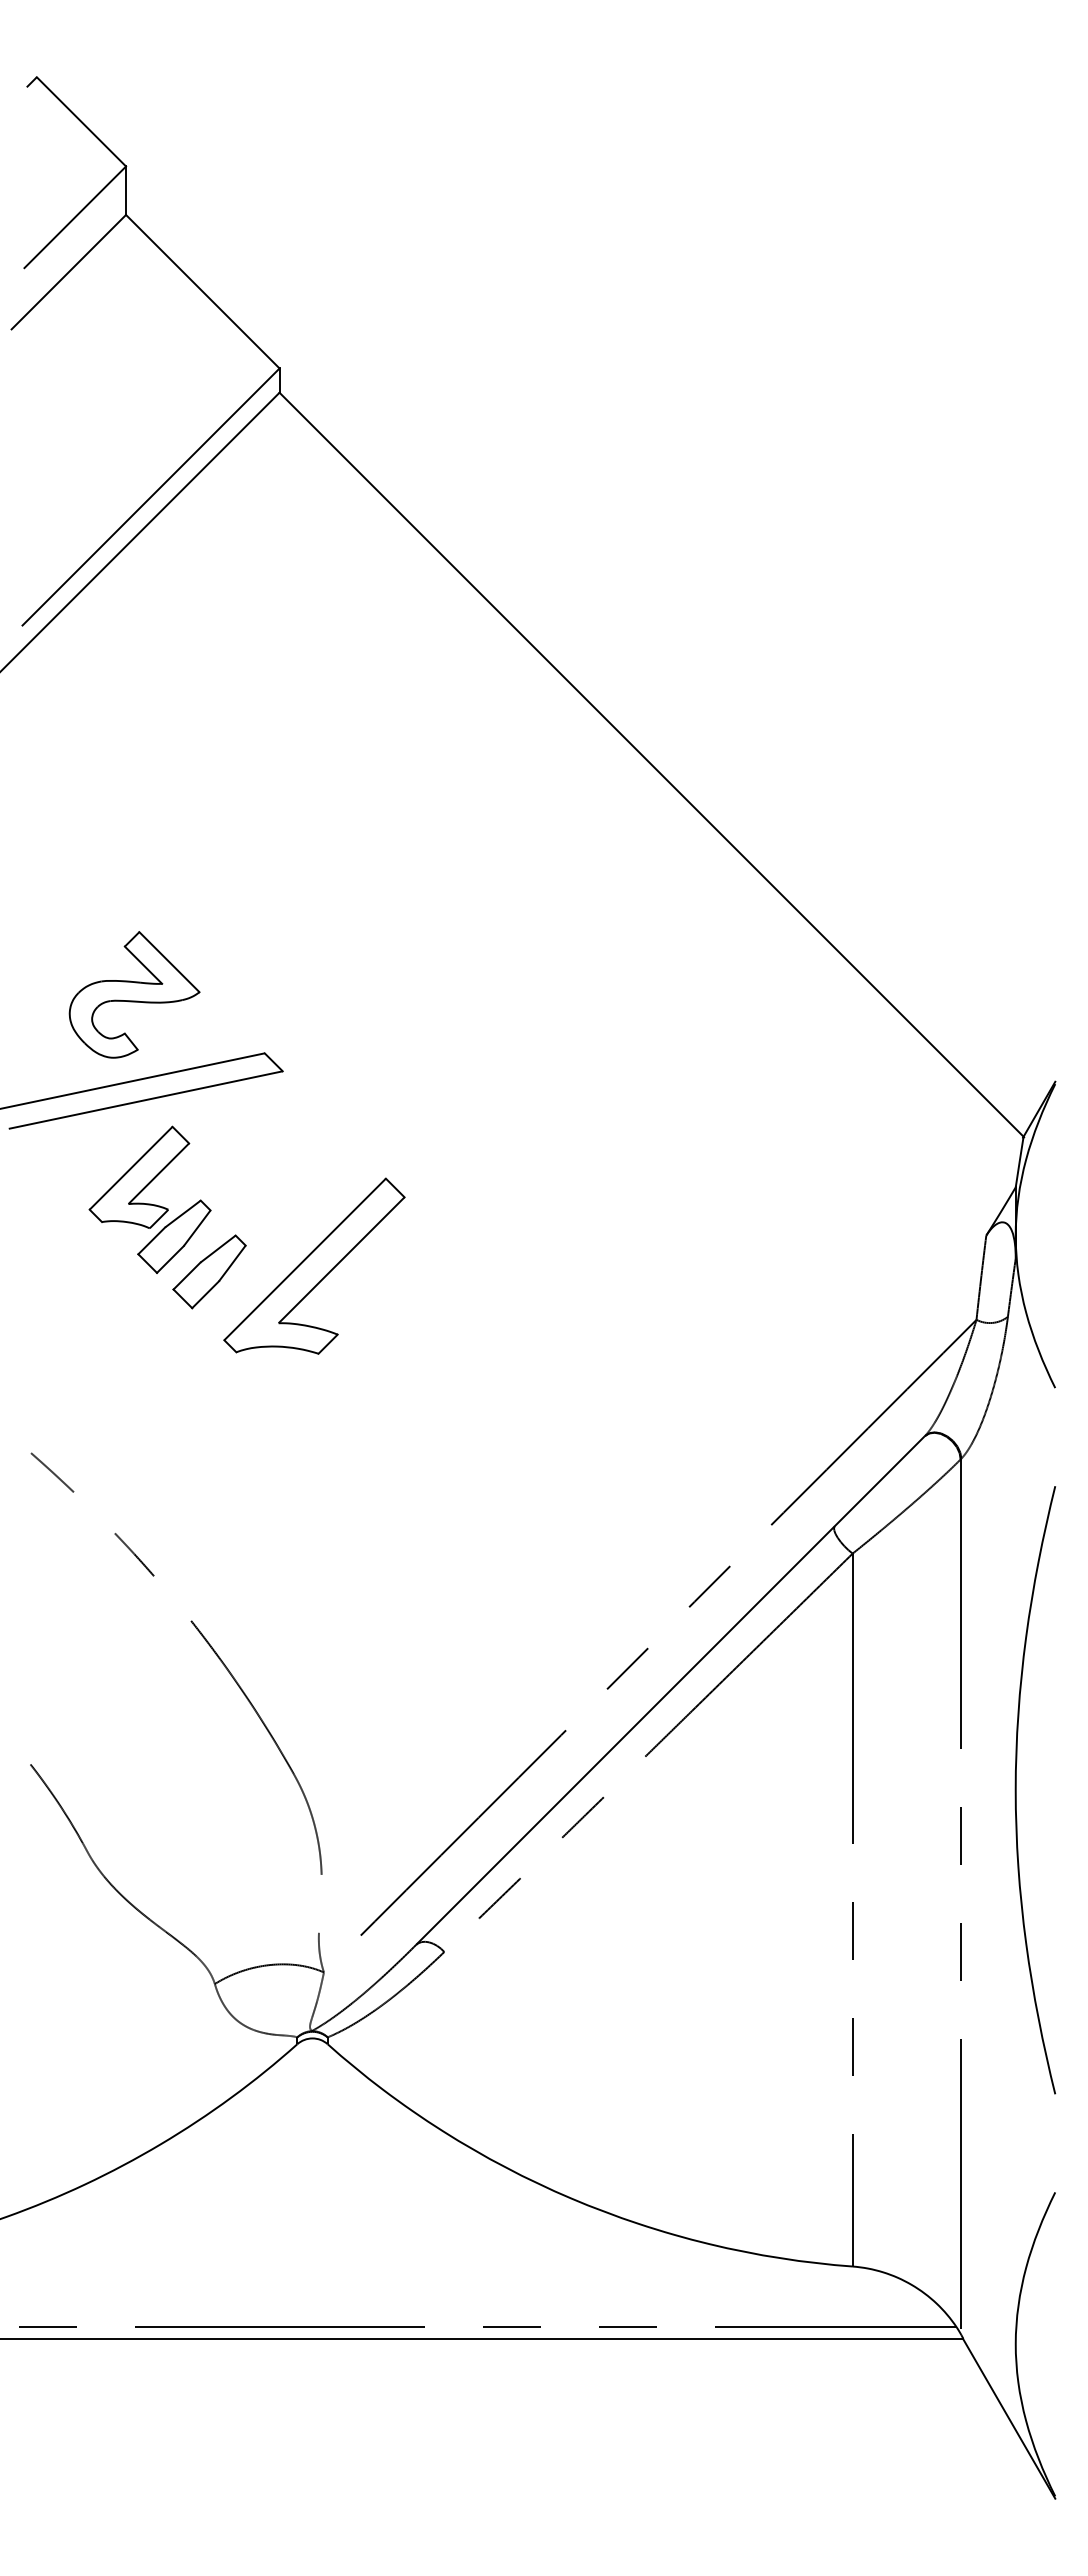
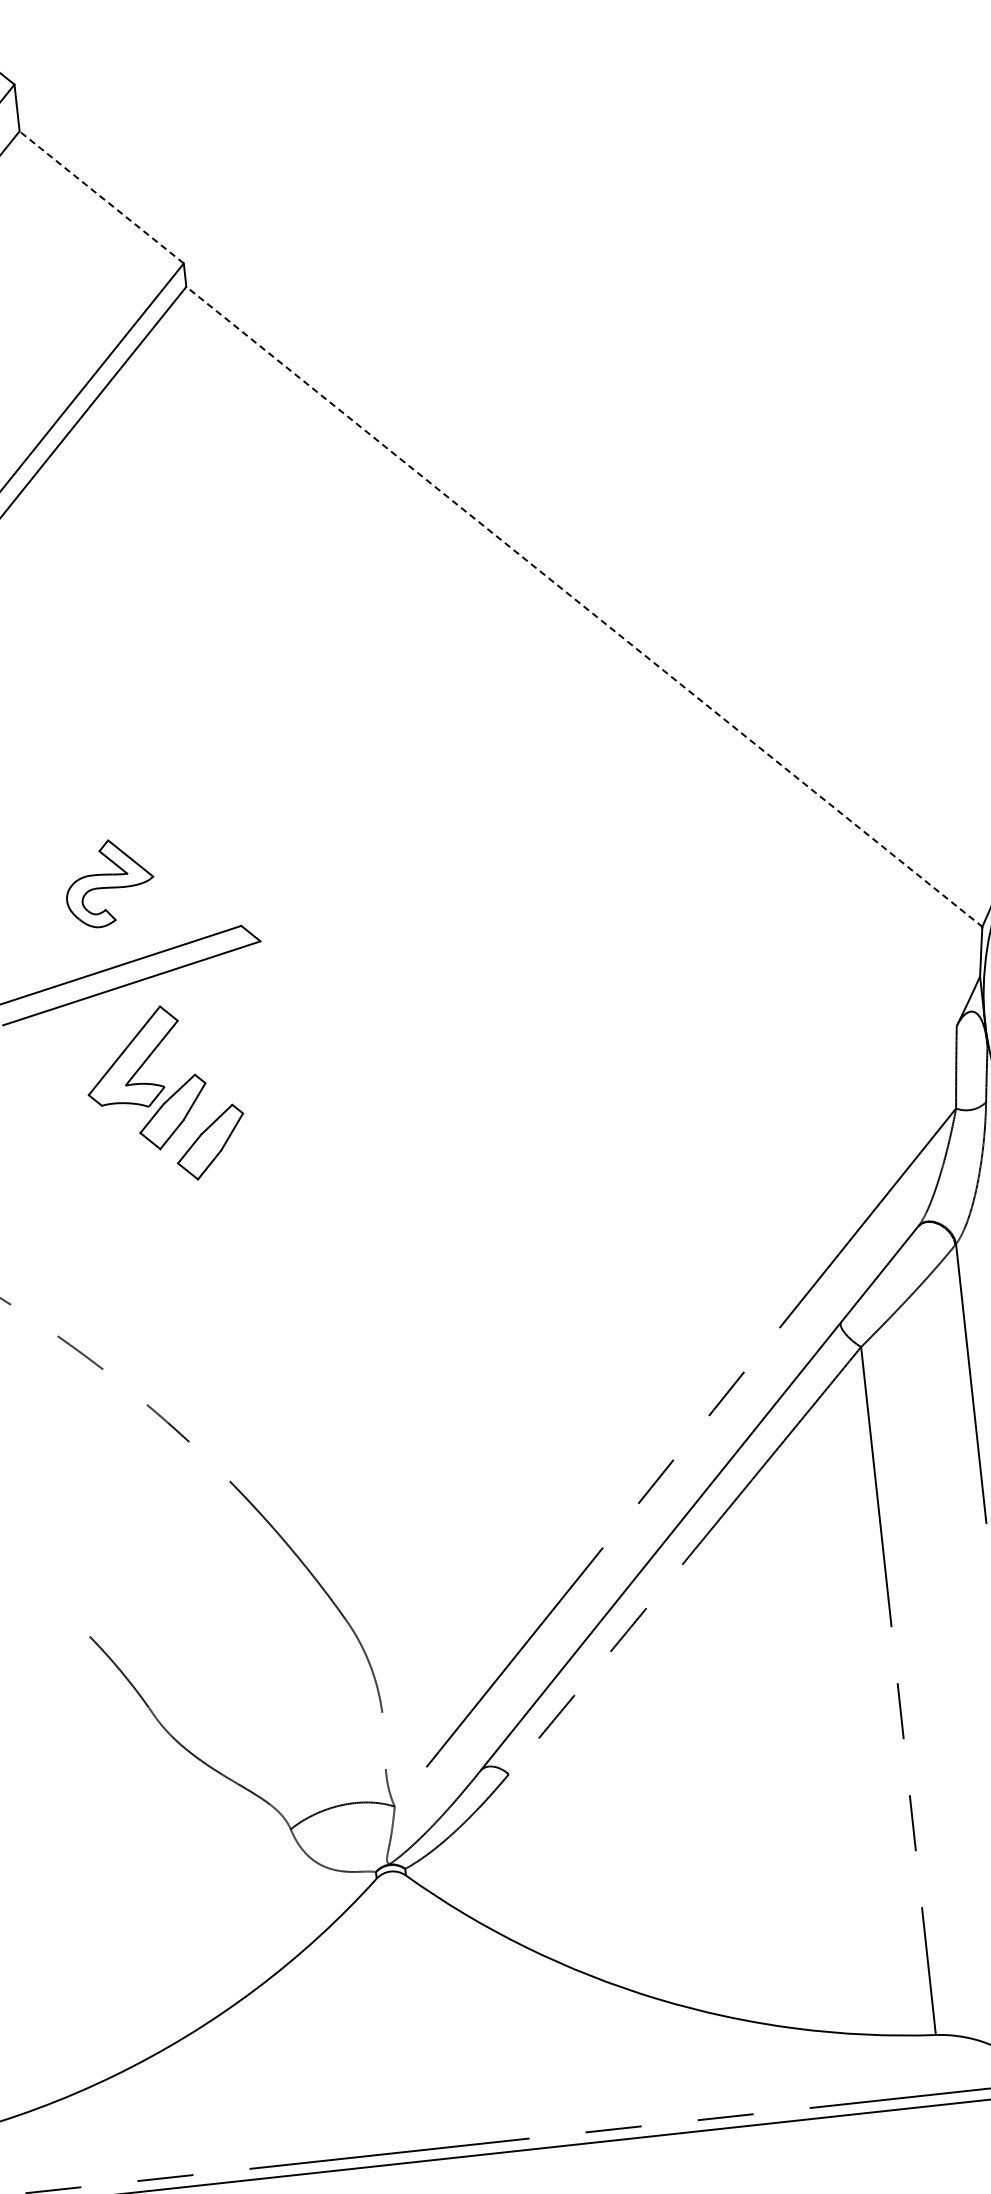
line: (202, 291) -> (101, 197), solid -> dashed
line: (651, 764) -> (584, 606), solid -> dashed
part: (134, 994) -> (109, 882), size x0.7
part: (314, 1265) -> (311, 1125), removed

